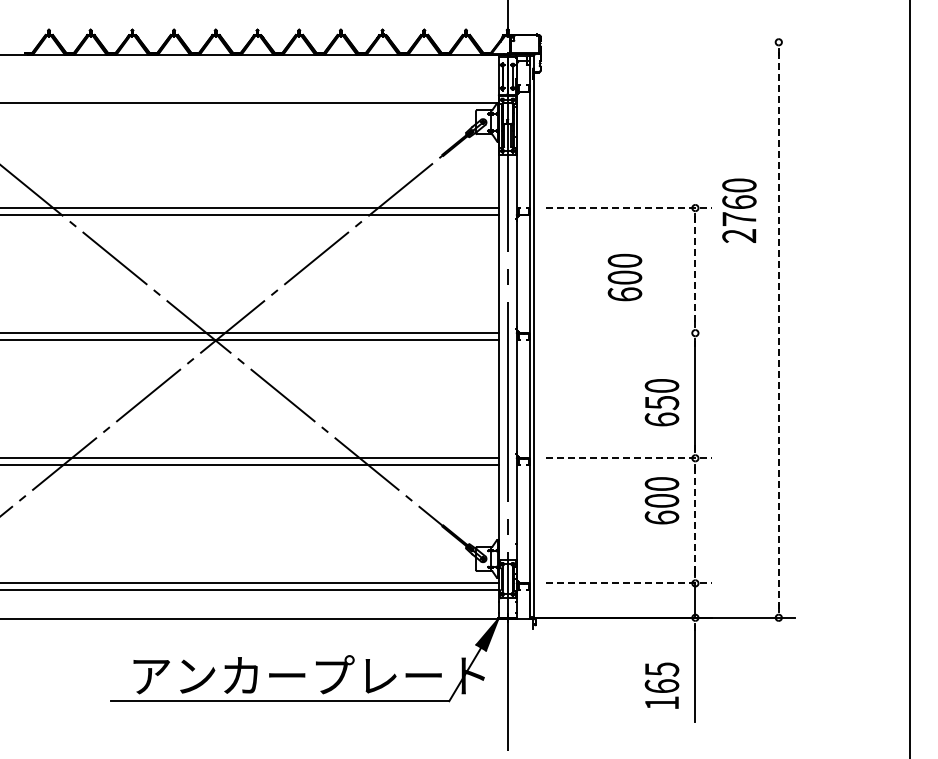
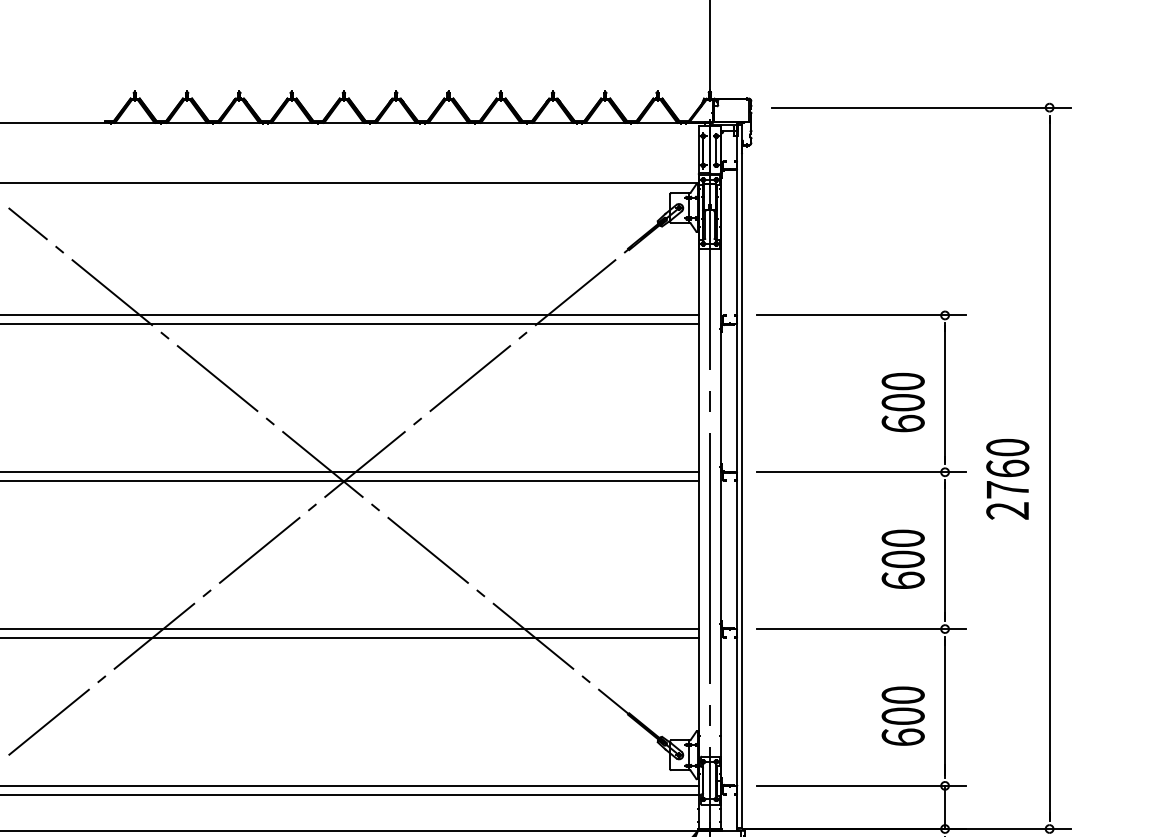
line: (676, 42) -> (921, 107), added
line: (629, 208) -> (862, 315), dashed -> solid
text: (739, 210) -> (1007, 478), moved
line: (695, 271) -> (945, 394), dashed -> solid
text: (624, 277) -> (902, 402), moved
line: (778, 329) -> (1049, 467), dashed -> solid
line: (628, 333) -> (861, 472), added
text: (661, 402) -> (902, 559), 650 -> 600
line: (629, 458) -> (862, 629), dashed -> solid
text: (661, 500) -> (902, 715), moved
line: (695, 521) -> (945, 708), dashed -> solid
line: (629, 583) -> (862, 786), dashed -> solid

